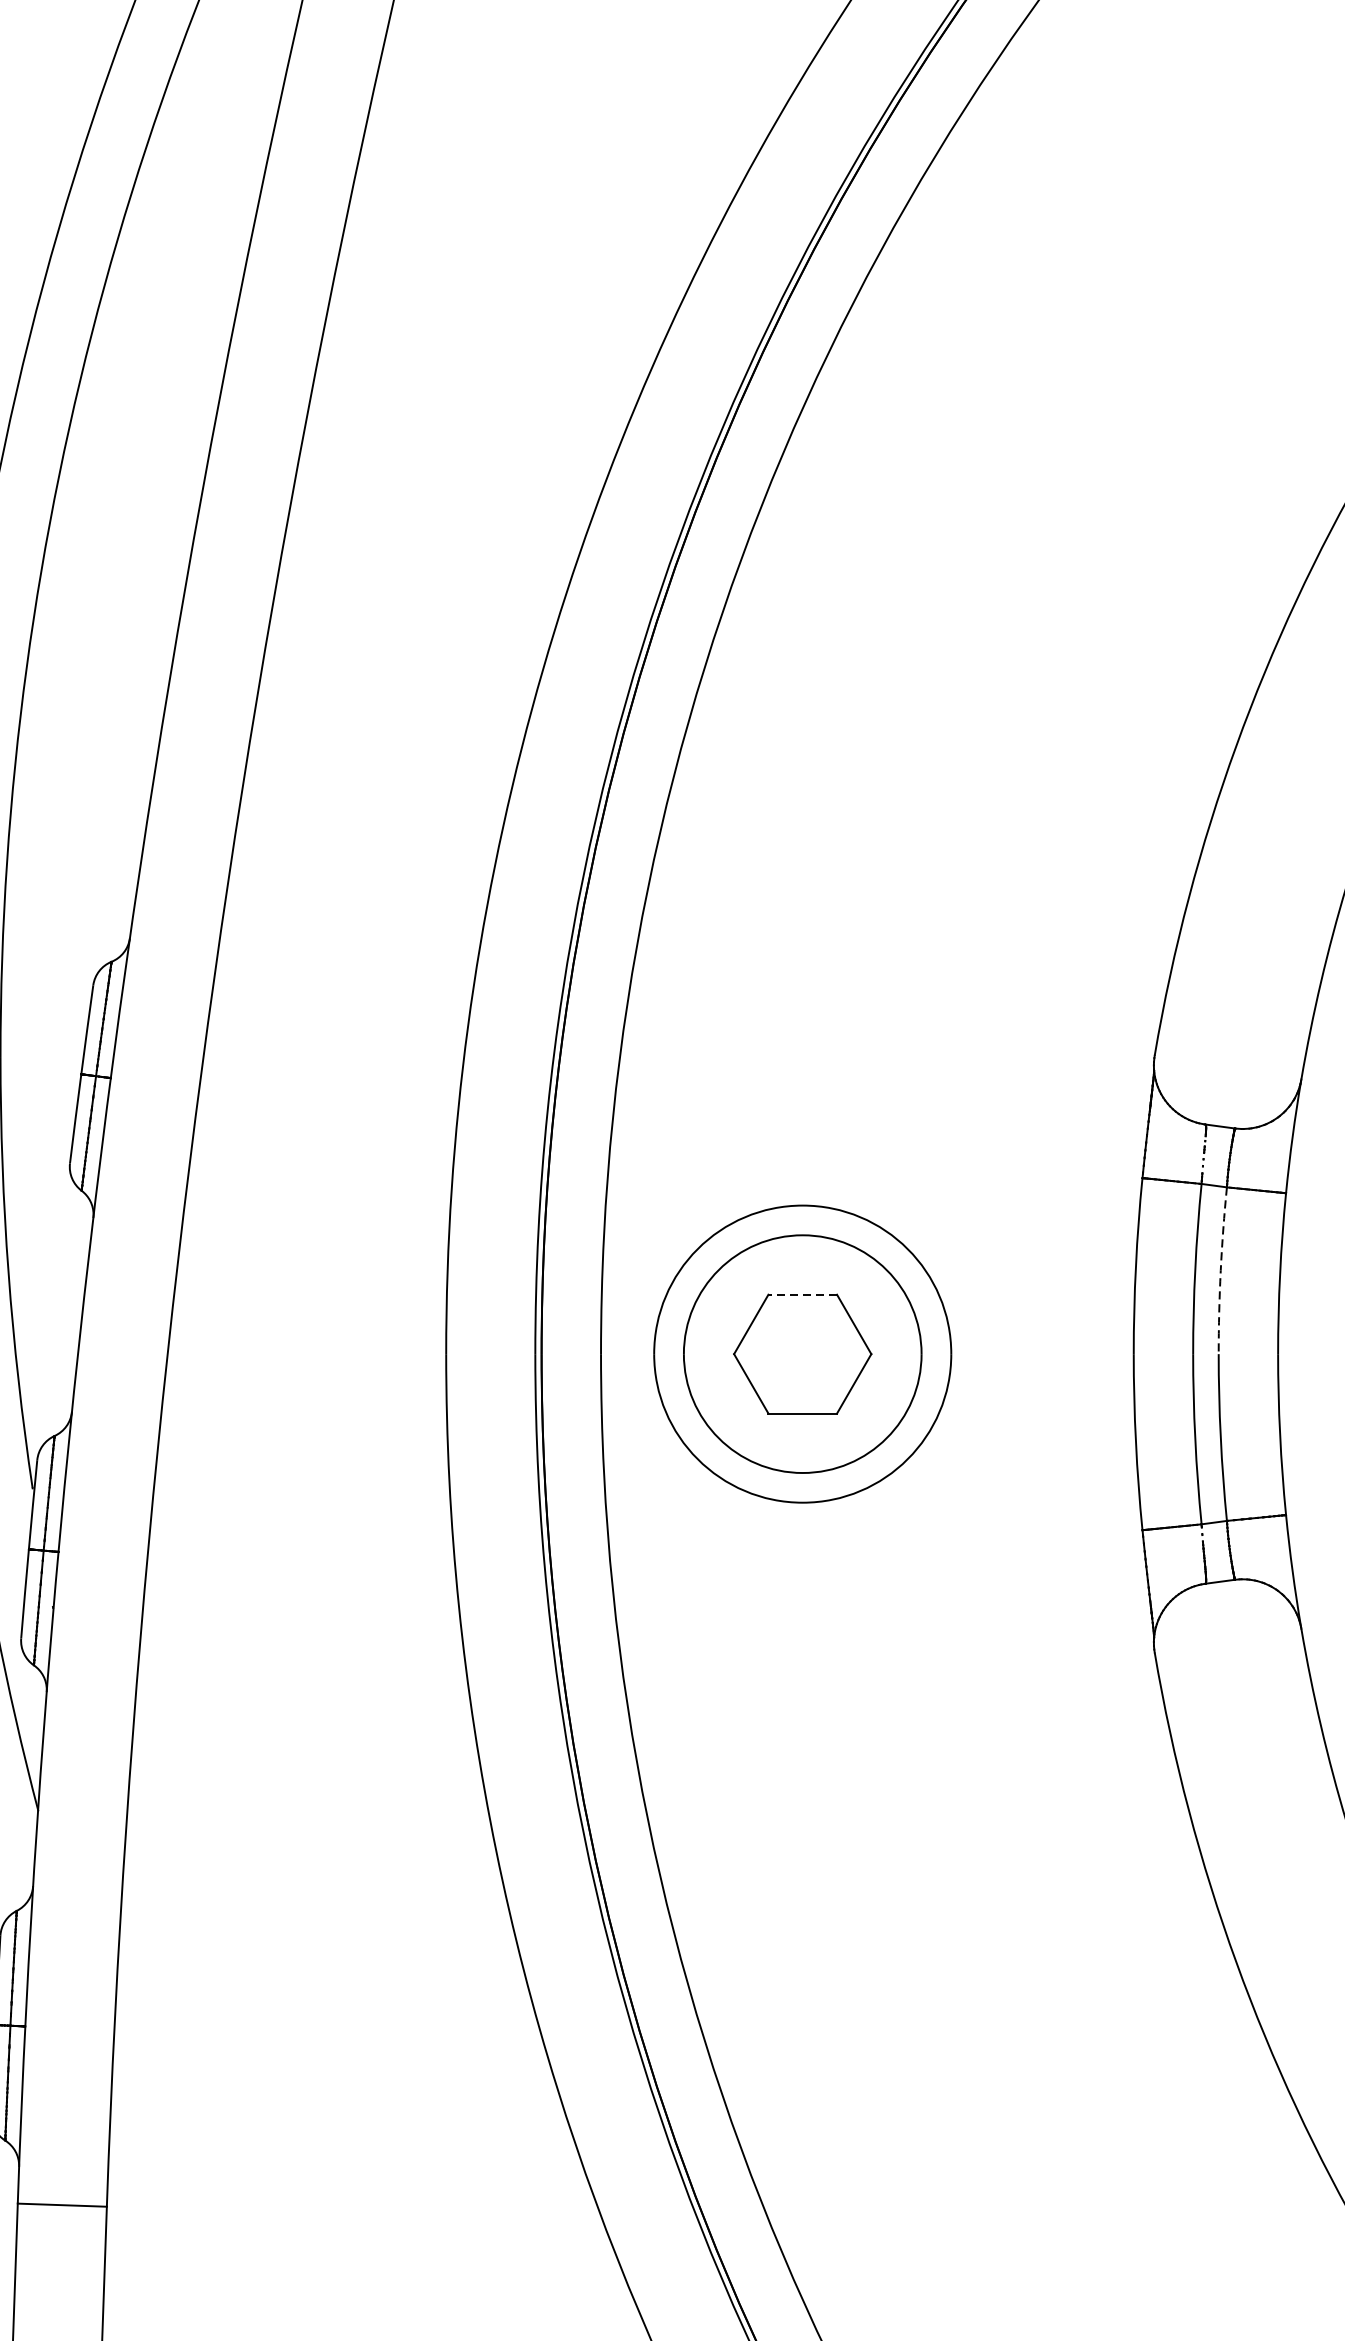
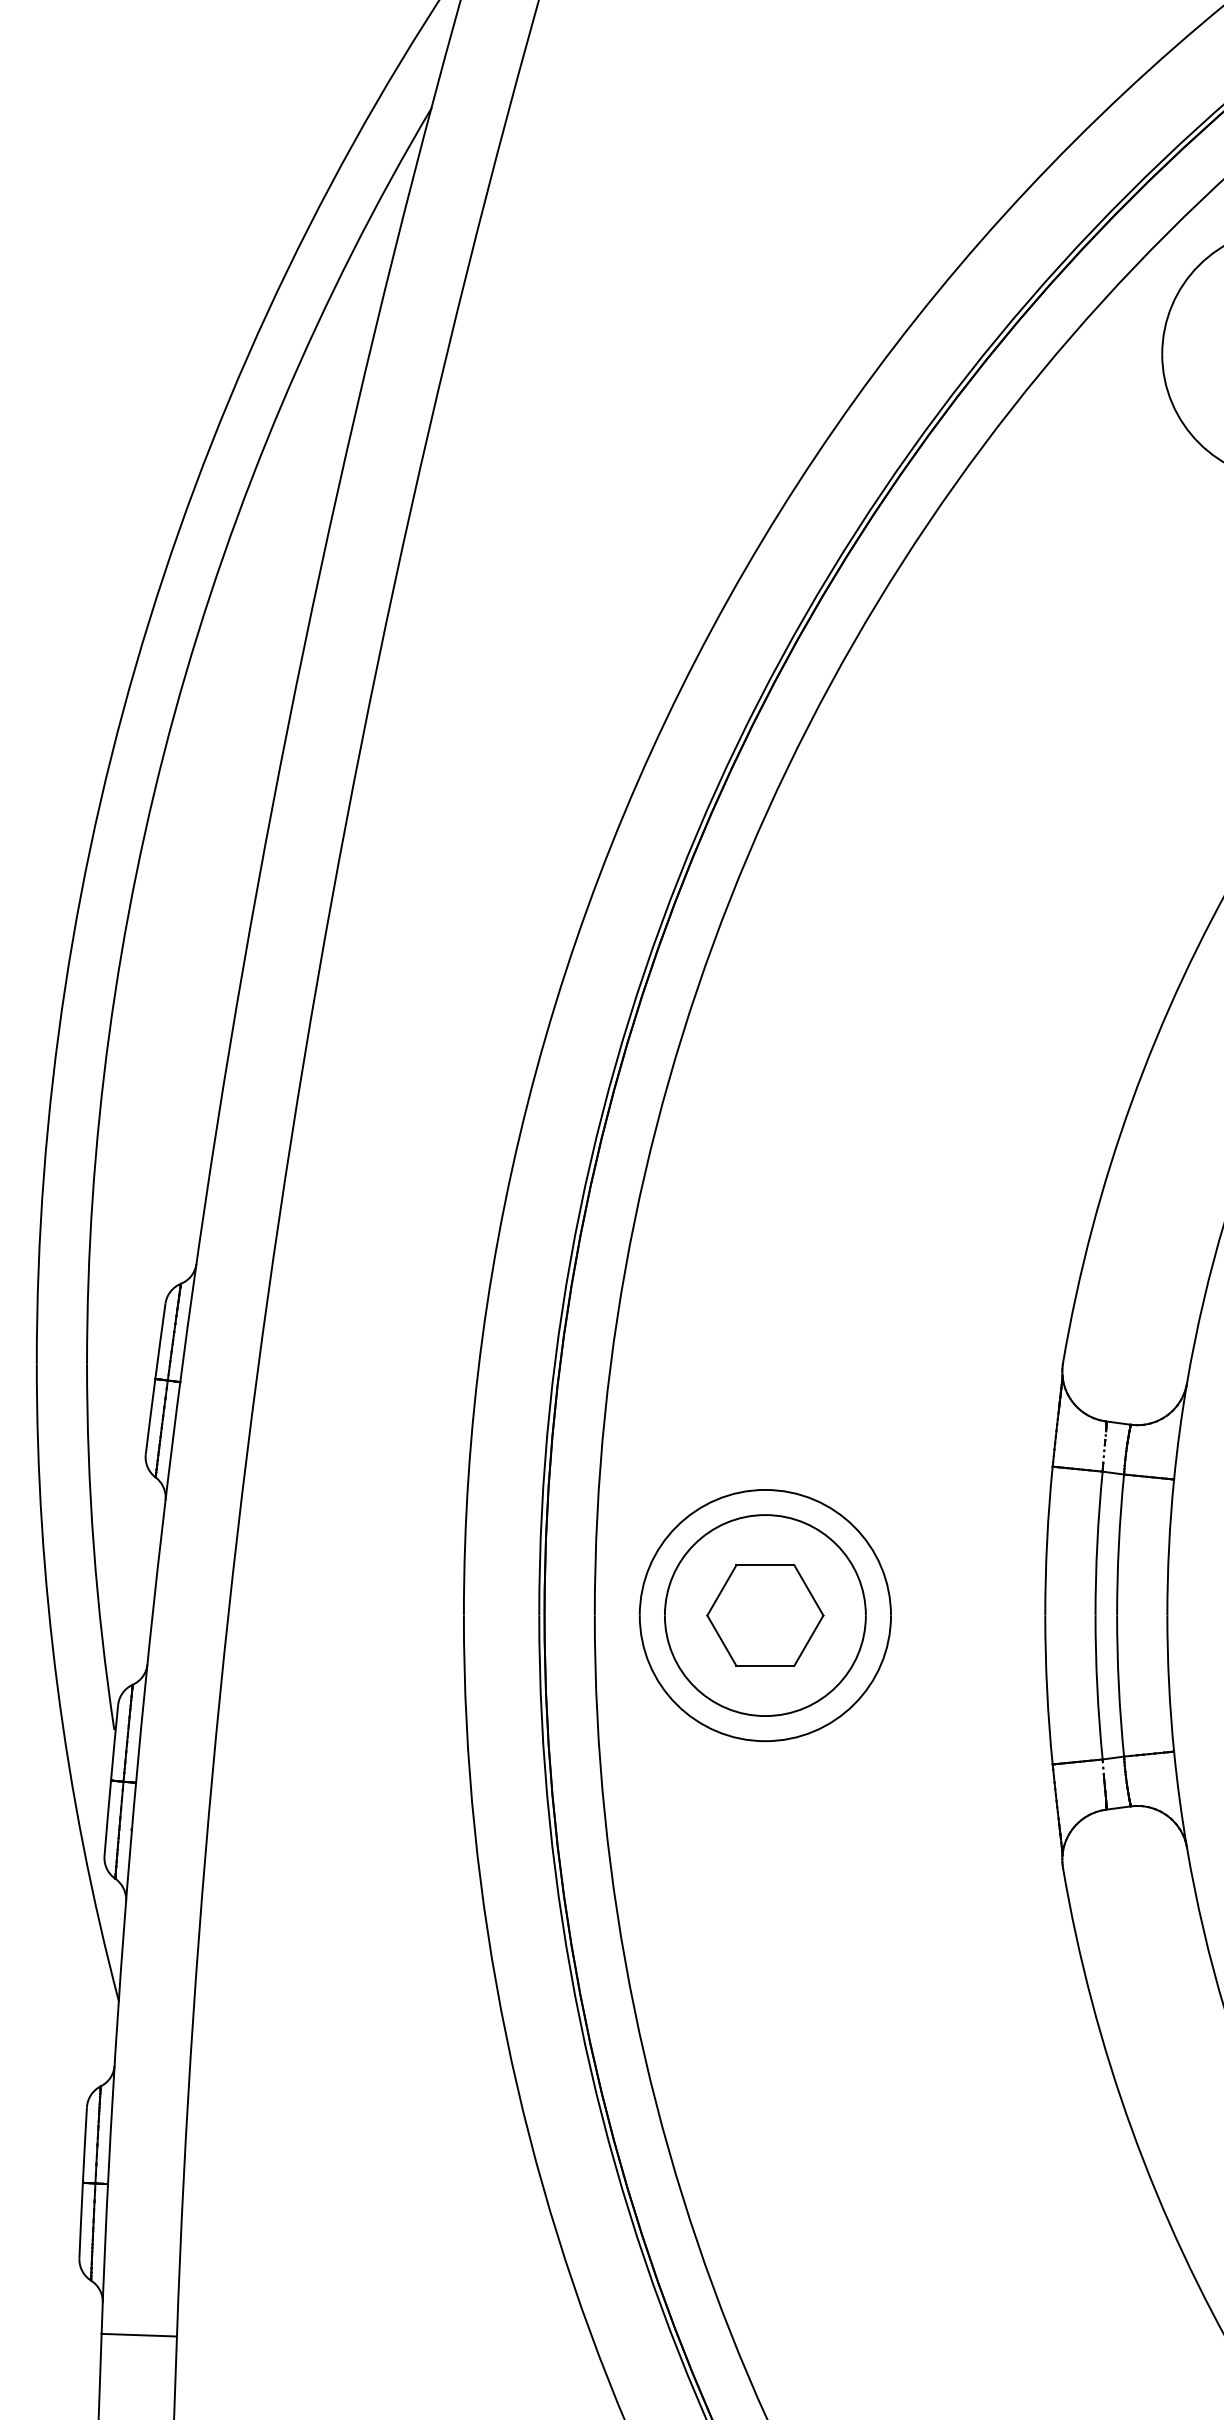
arc: (1220, 1270) -> (1118, 1544), dashed -> solid
line: (801, 1294) -> (764, 1565), dashed -> solid

